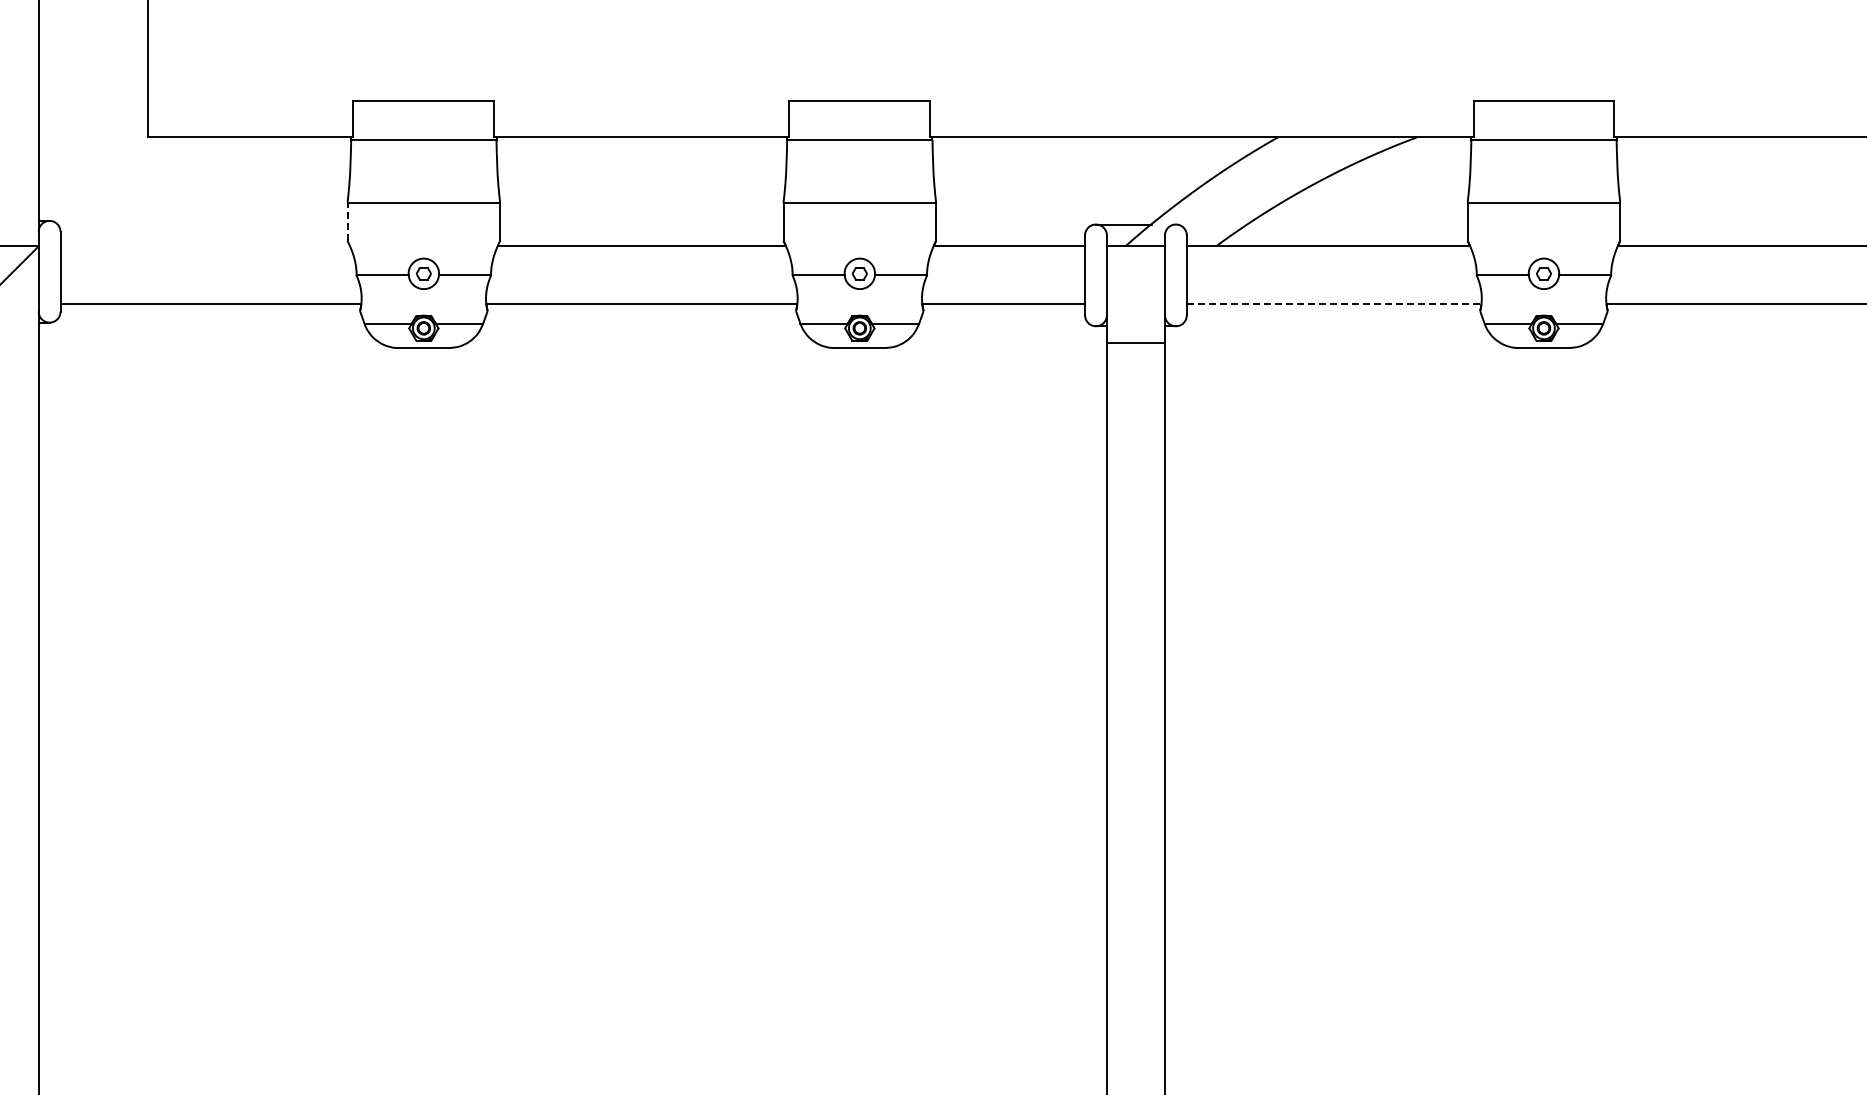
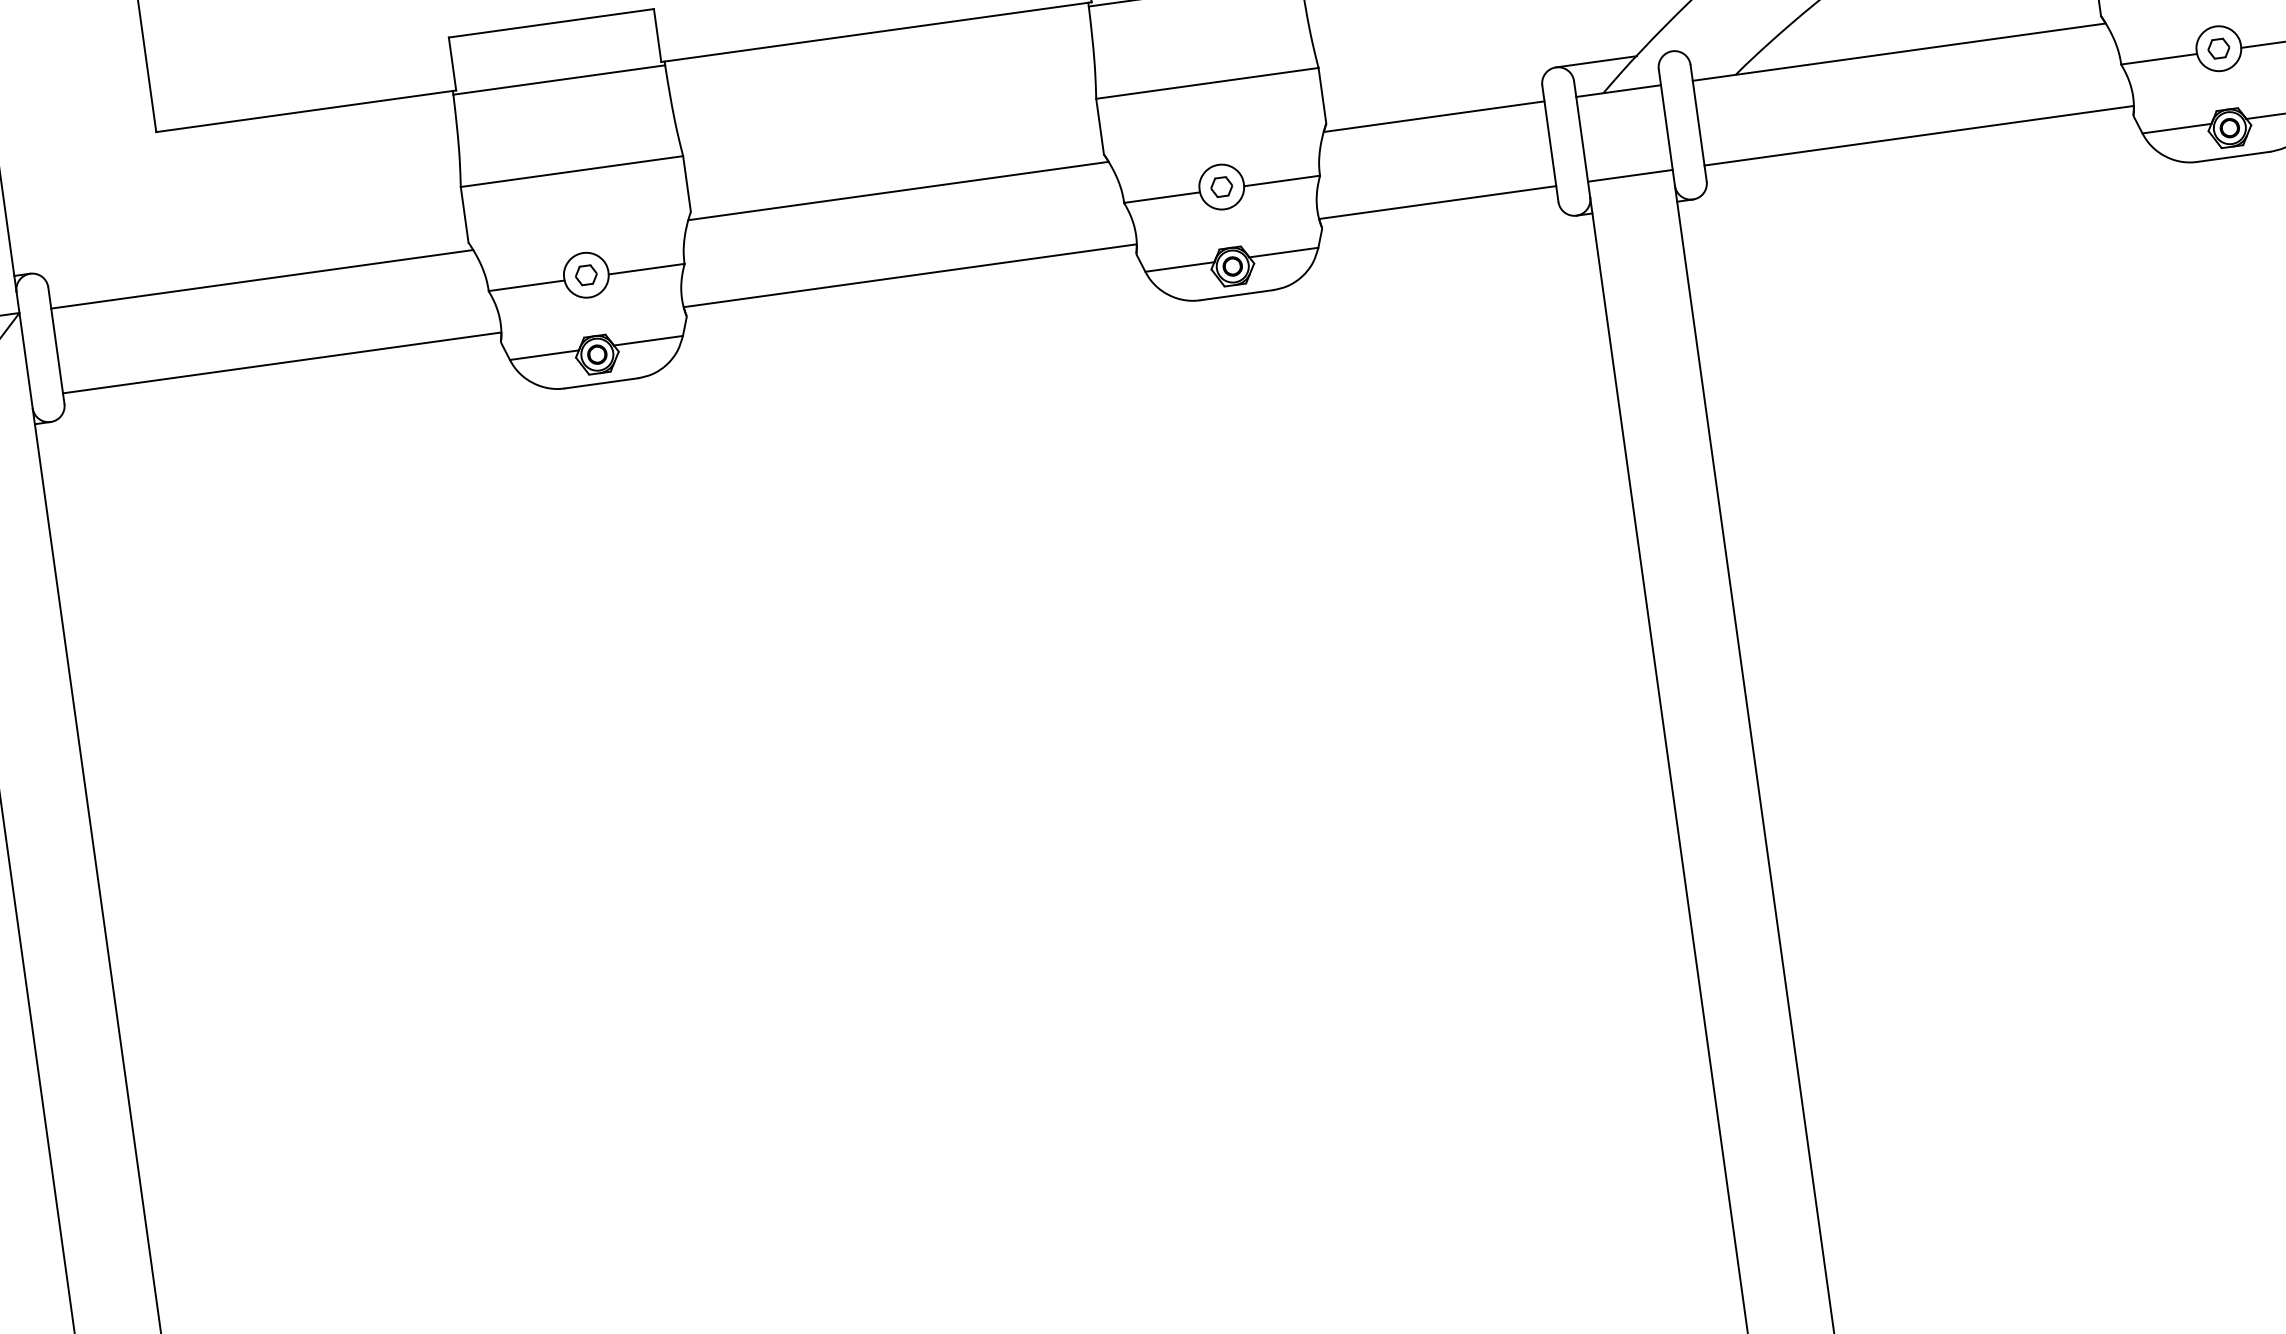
line: (347, 221) -> (464, 214), dashed -> solid
line: (205, 246) -> (262, 279), added
line: (1334, 304) -> (1919, 135), dashed -> solid
line: (1135, 343) -> (1629, 175), moved

